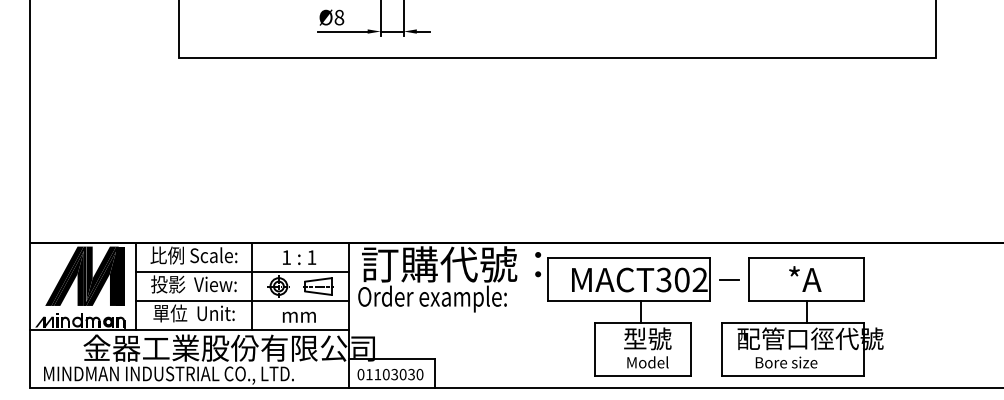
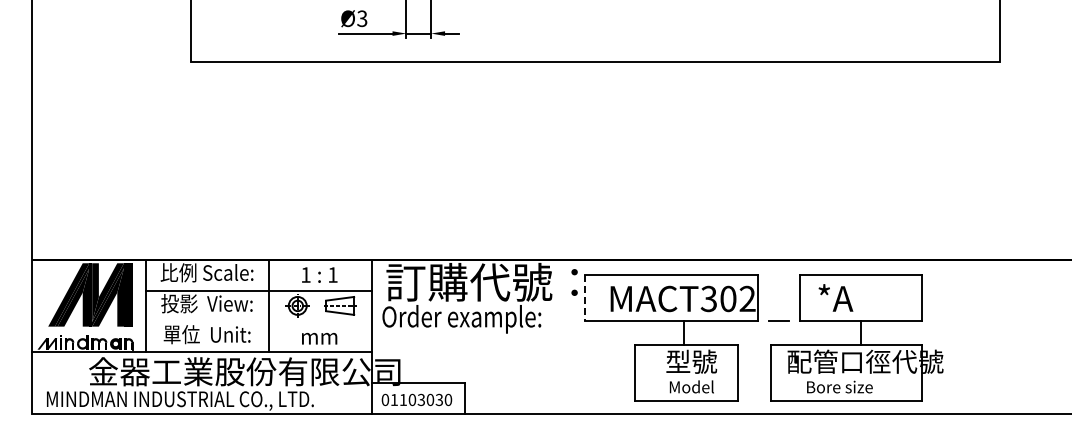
text: (339, 17) -> (362, 18), Ø8 -> Ø3
line: (729, 278) -> (778, 320), moved
text: (804, 278) -> (835, 297), moved
line: (547, 279) -> (584, 298), solid -> dashed
line: (242, 301) -> (258, 321), removed

